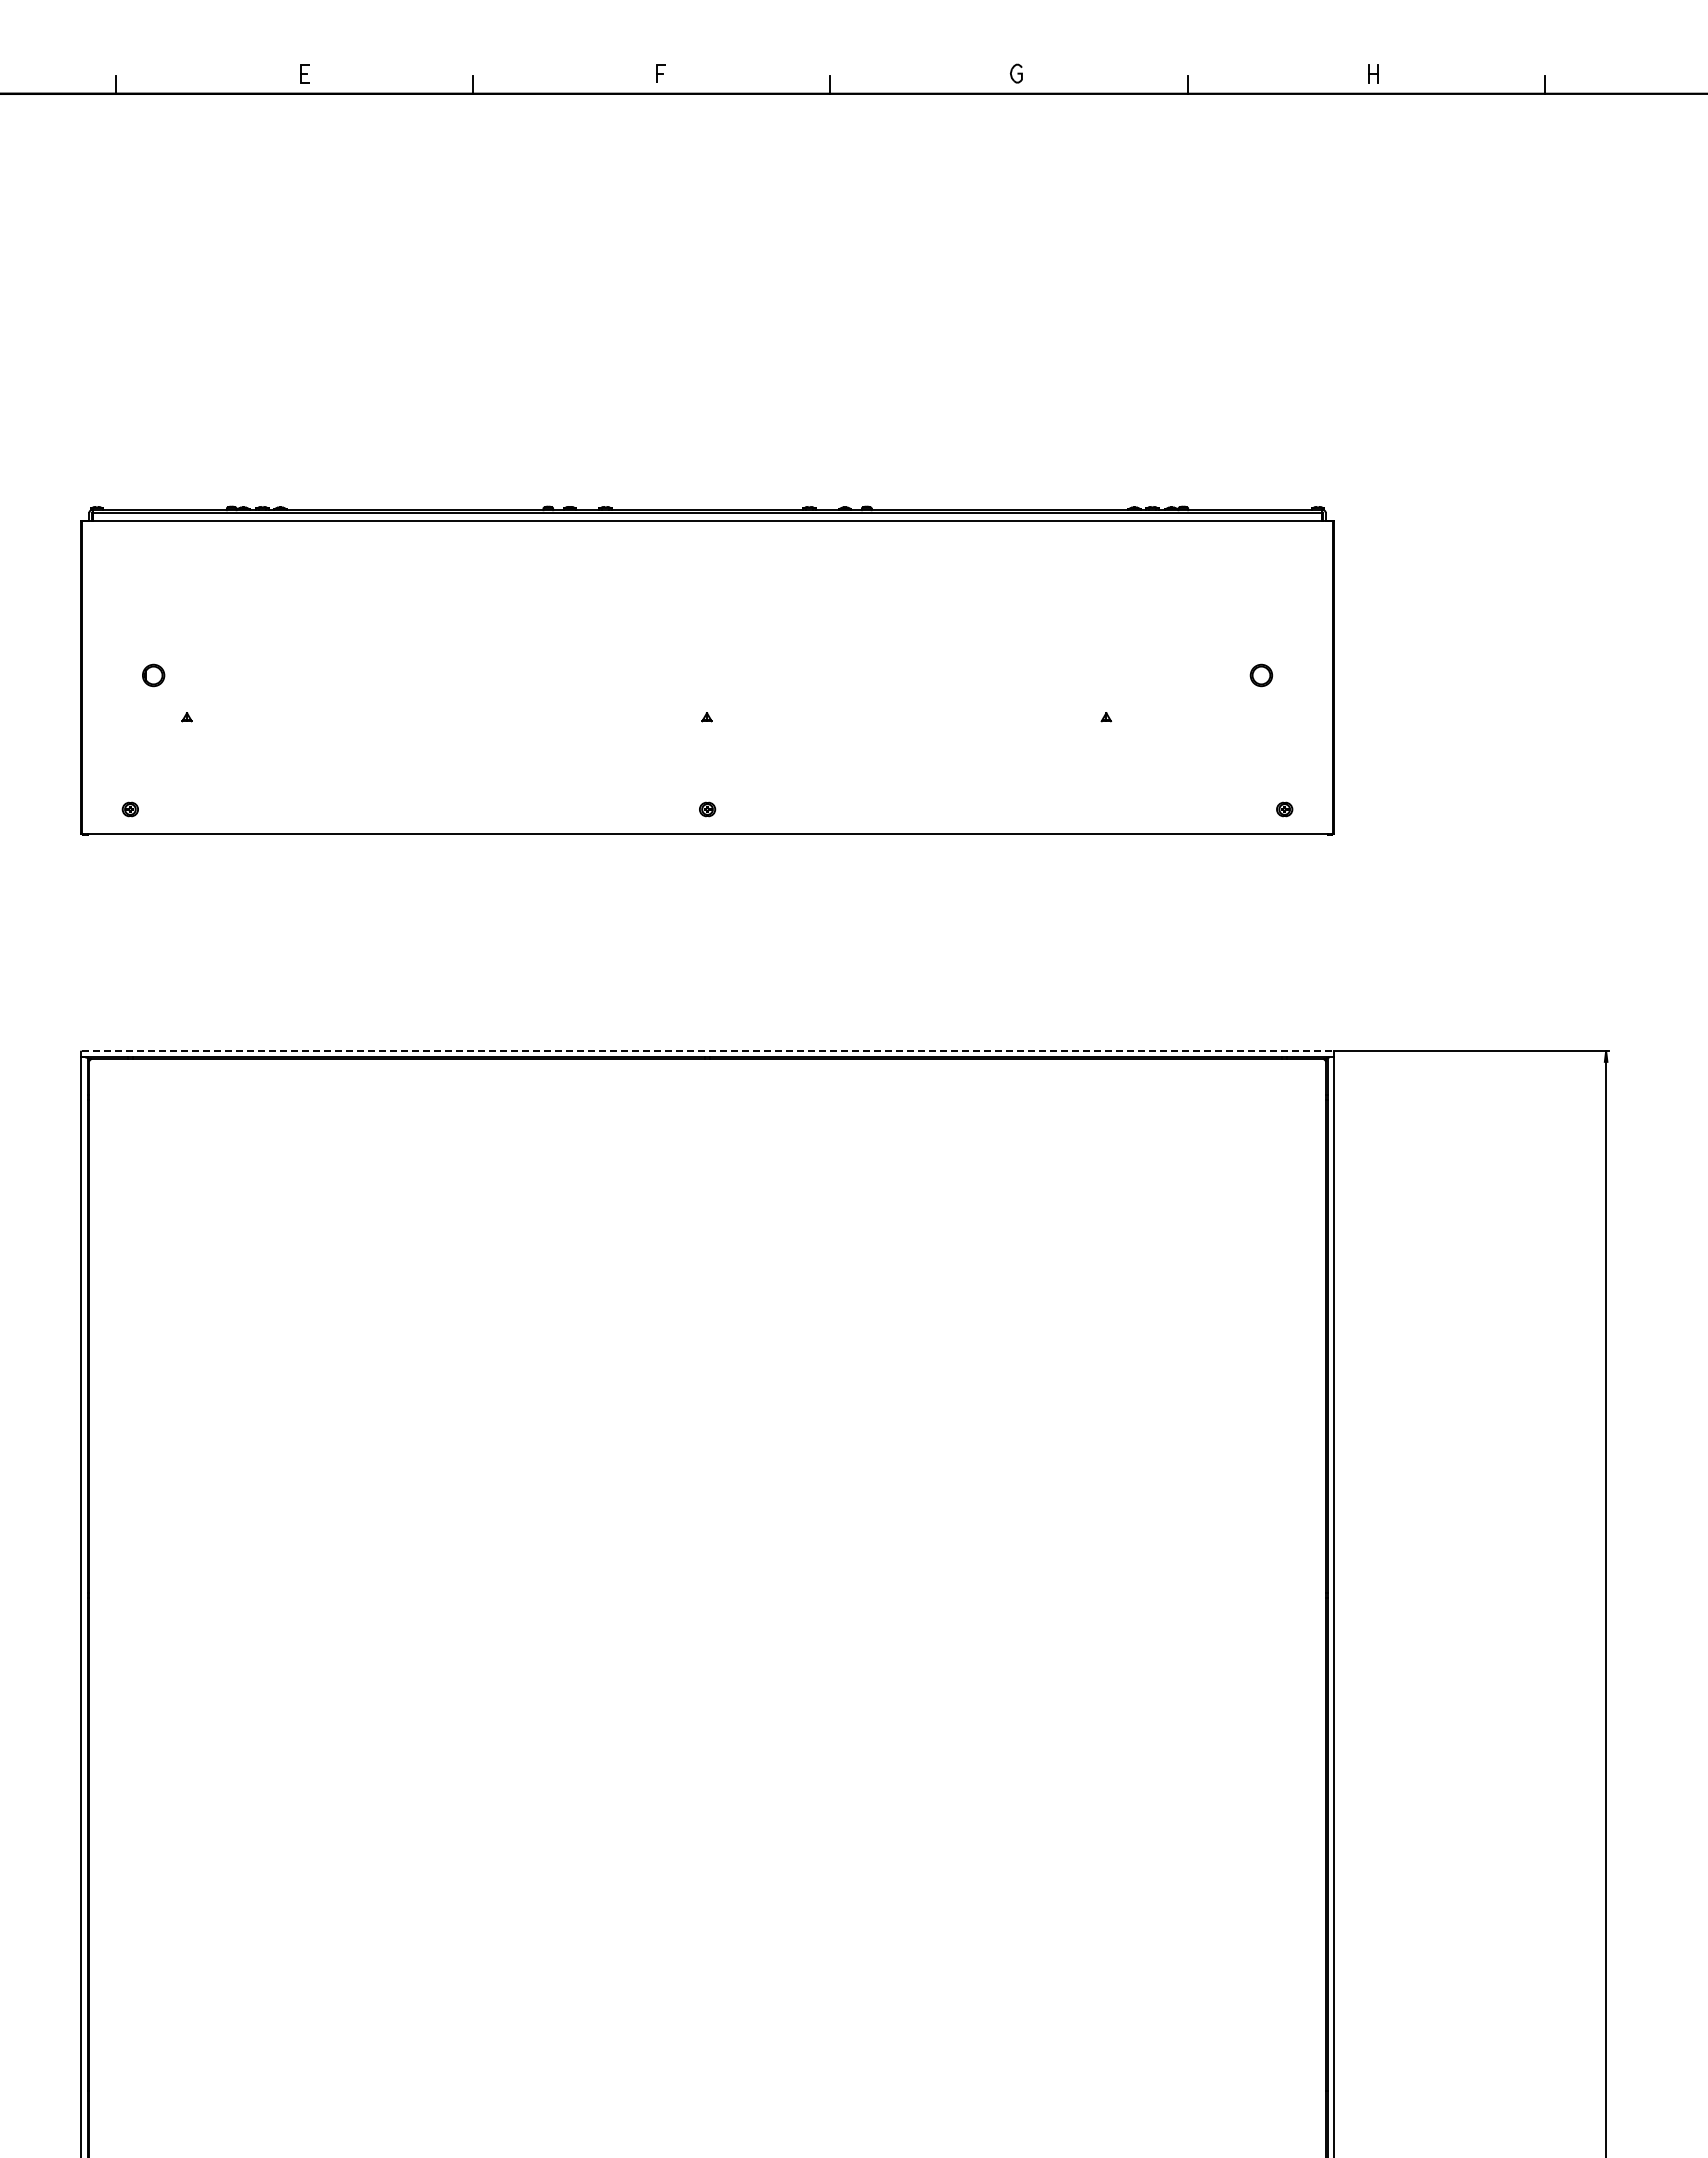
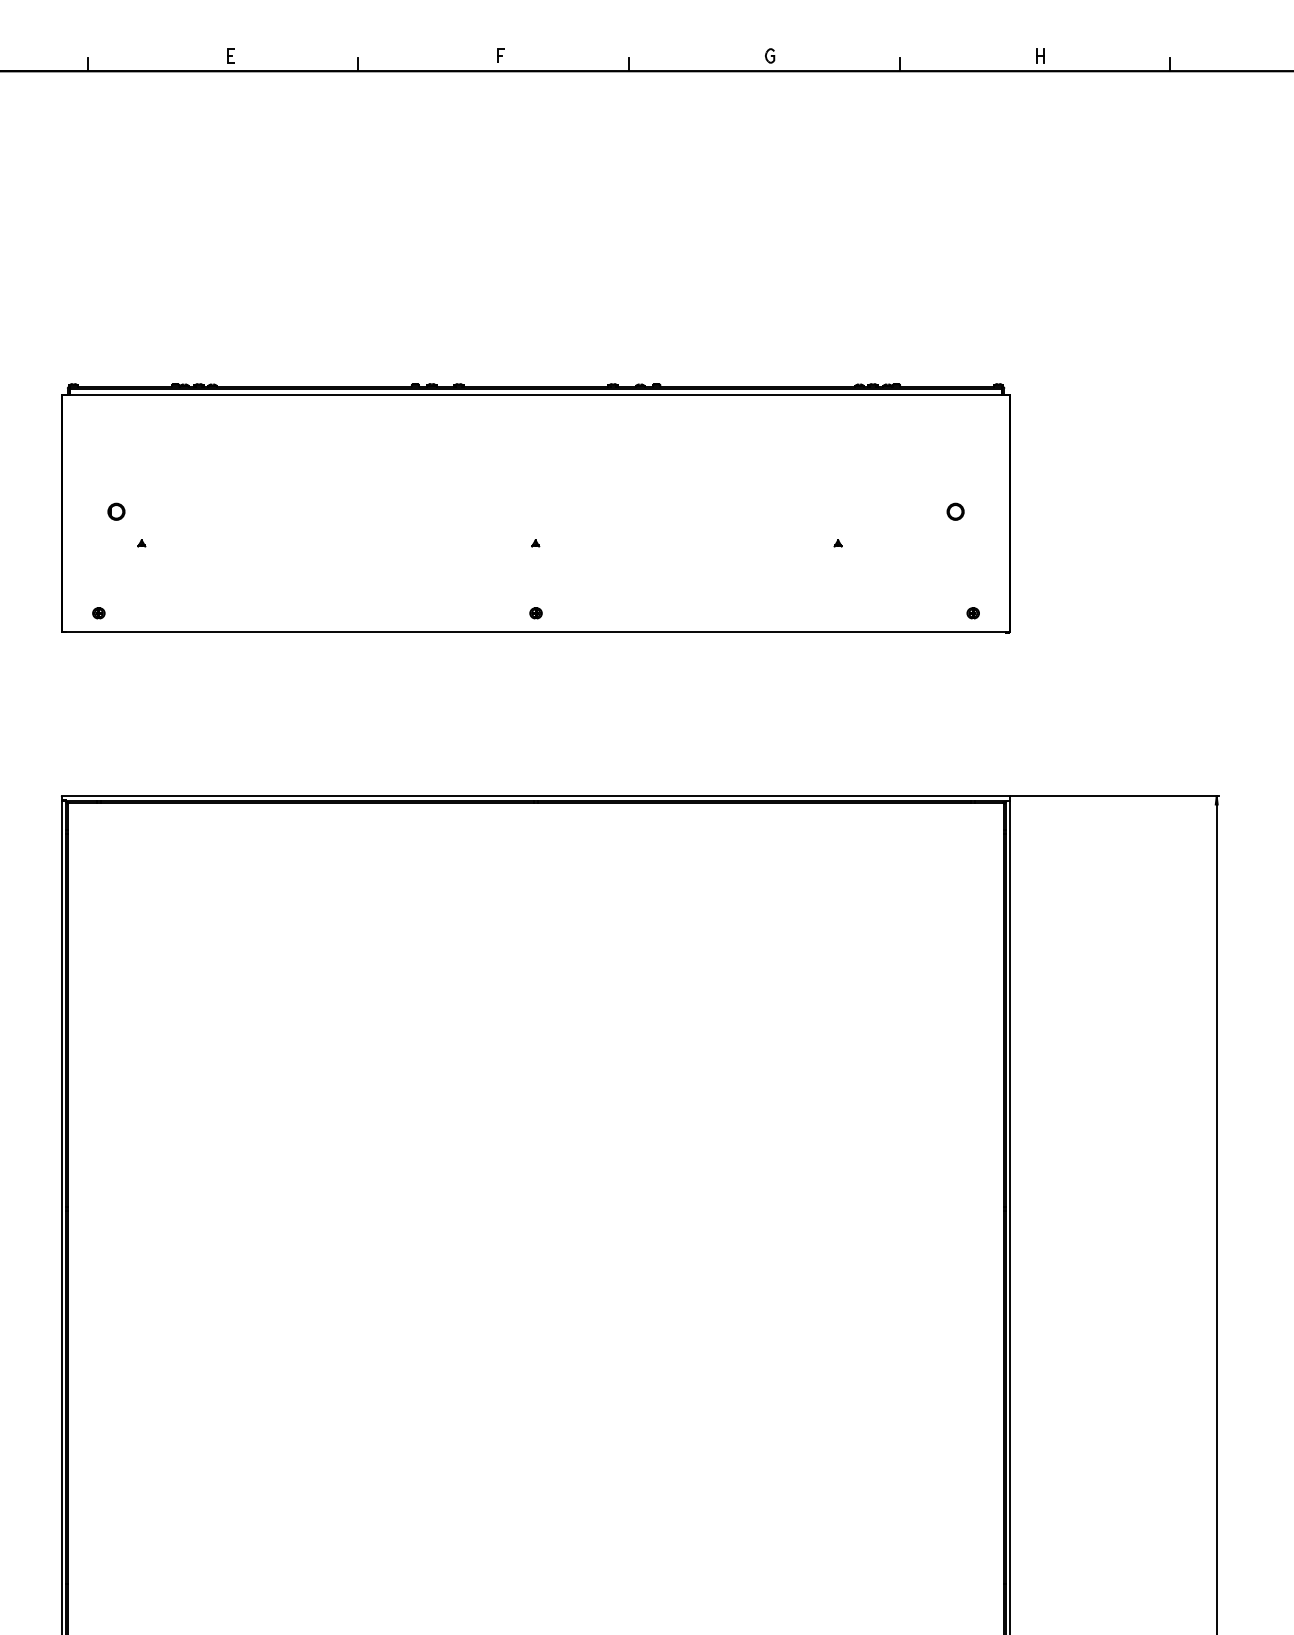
line: (707, 1051) -> (536, 796), dashed -> solid

